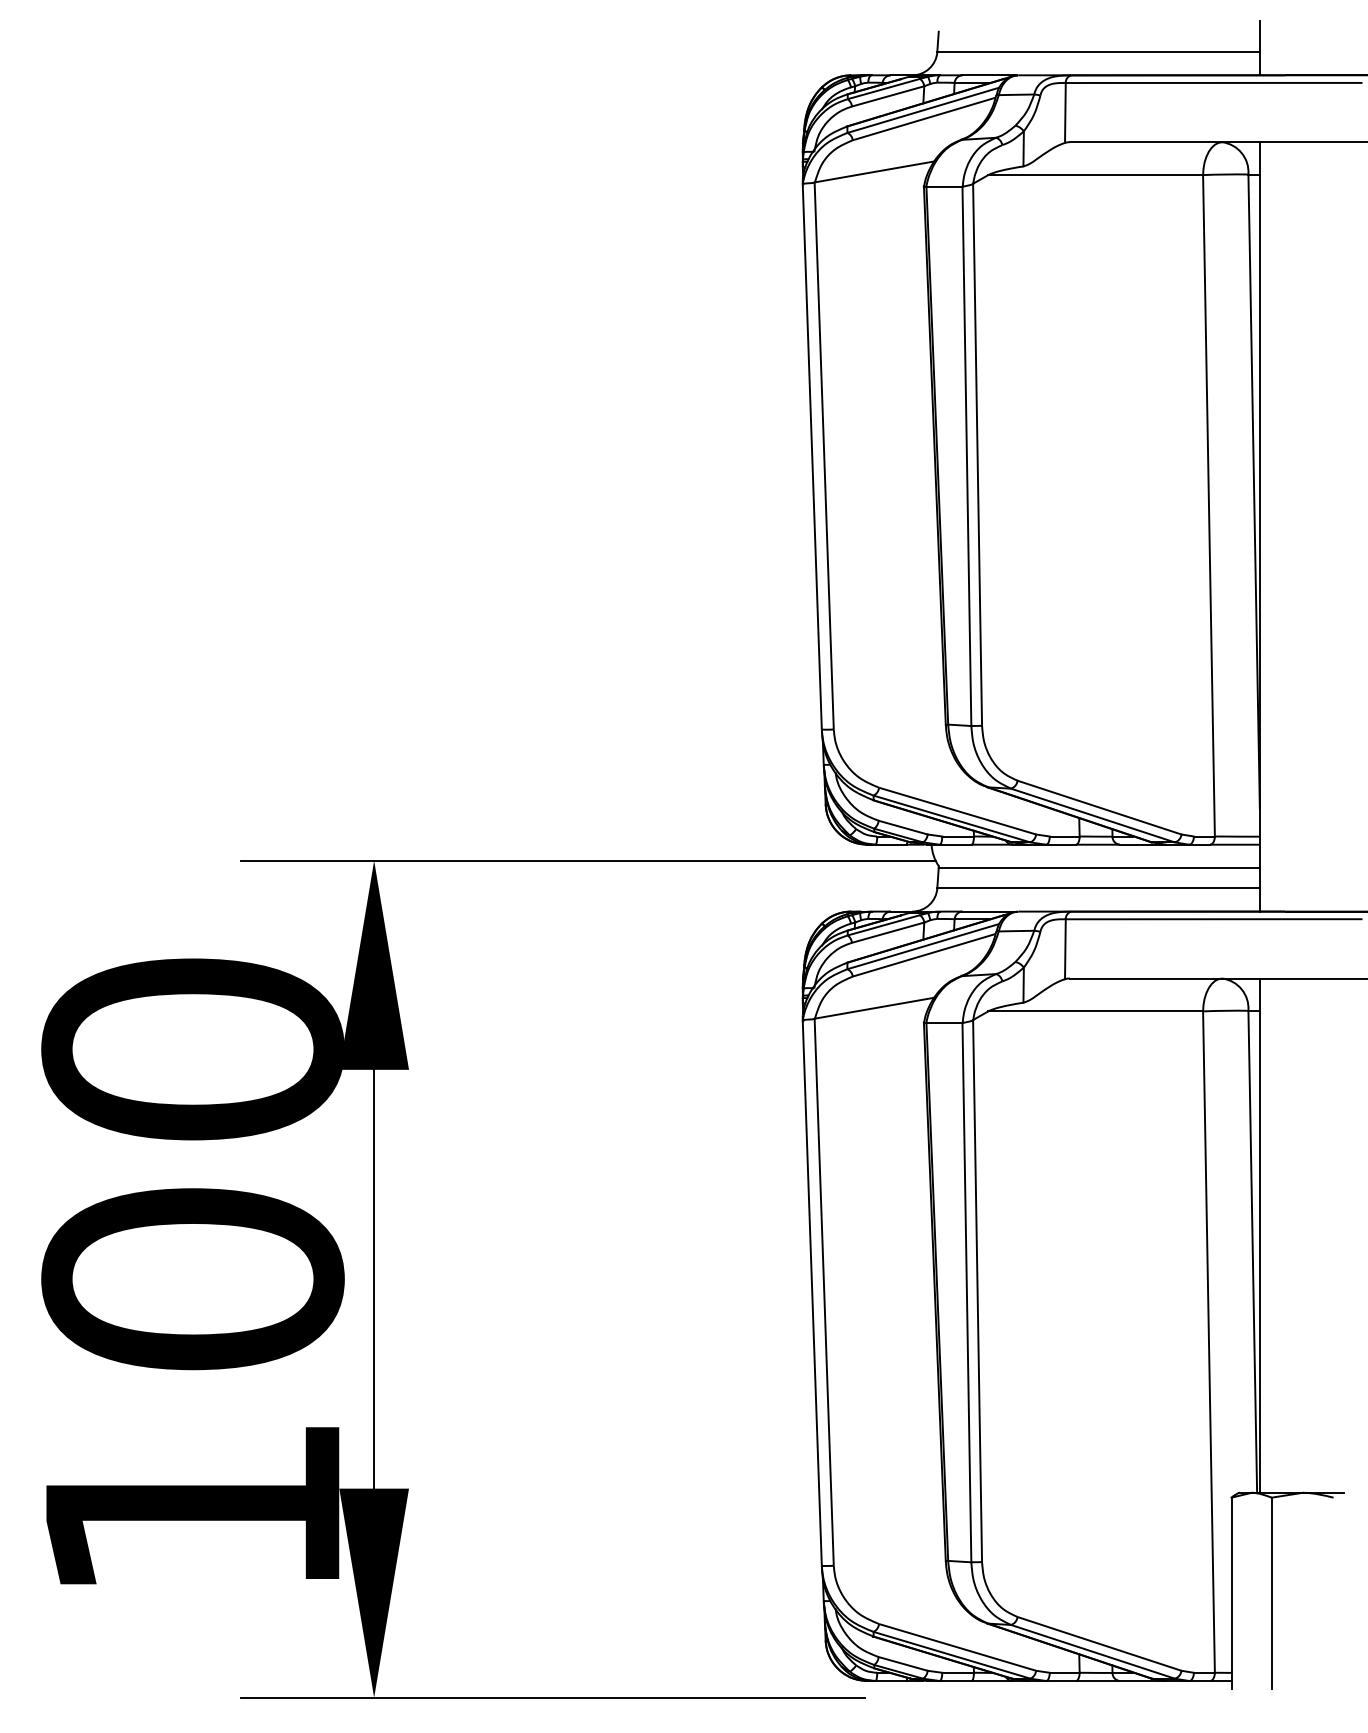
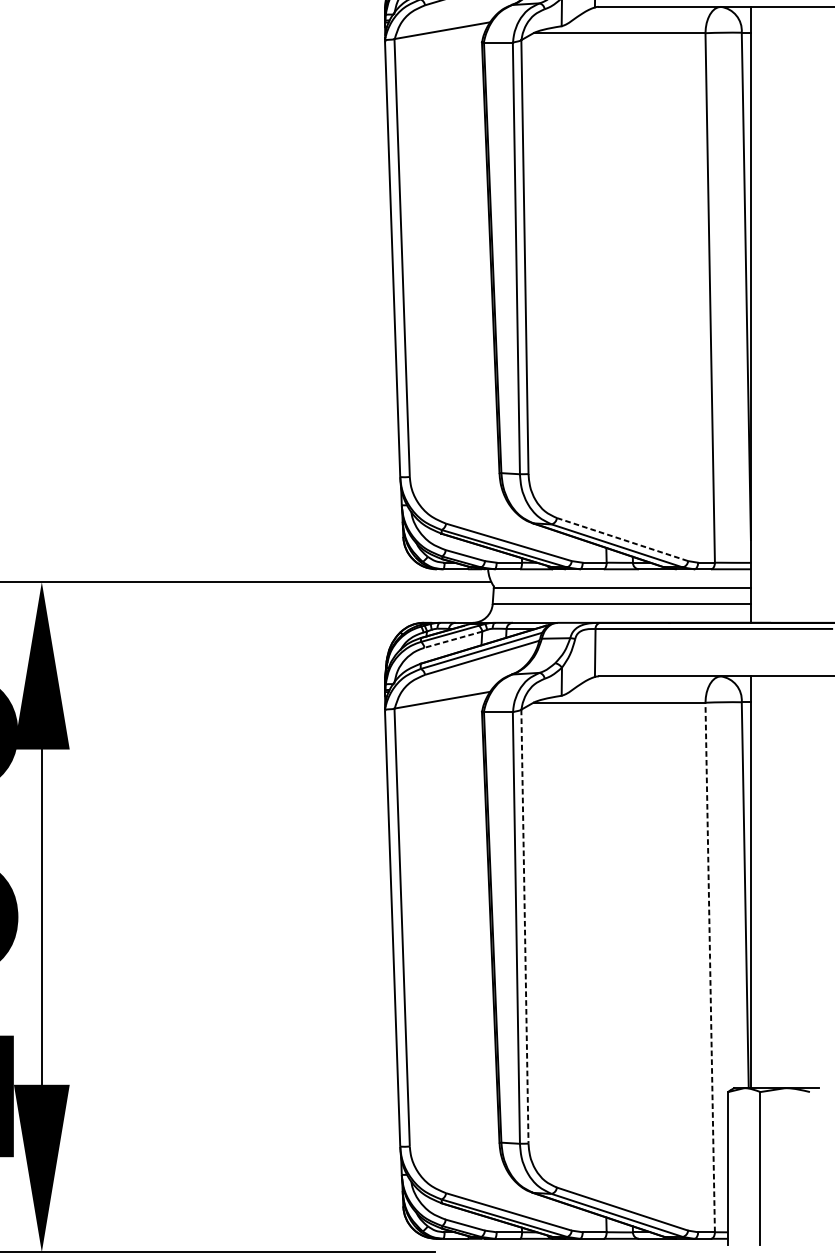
line: (1100, 807) -> (623, 539), solid -> dashed
line: (888, 932) -> (453, 639), solid -> dashed
line: (977, 1291) -> (524, 926), solid -> dashed
line: (1208, 1341) -> (709, 967), solid -> dashed

